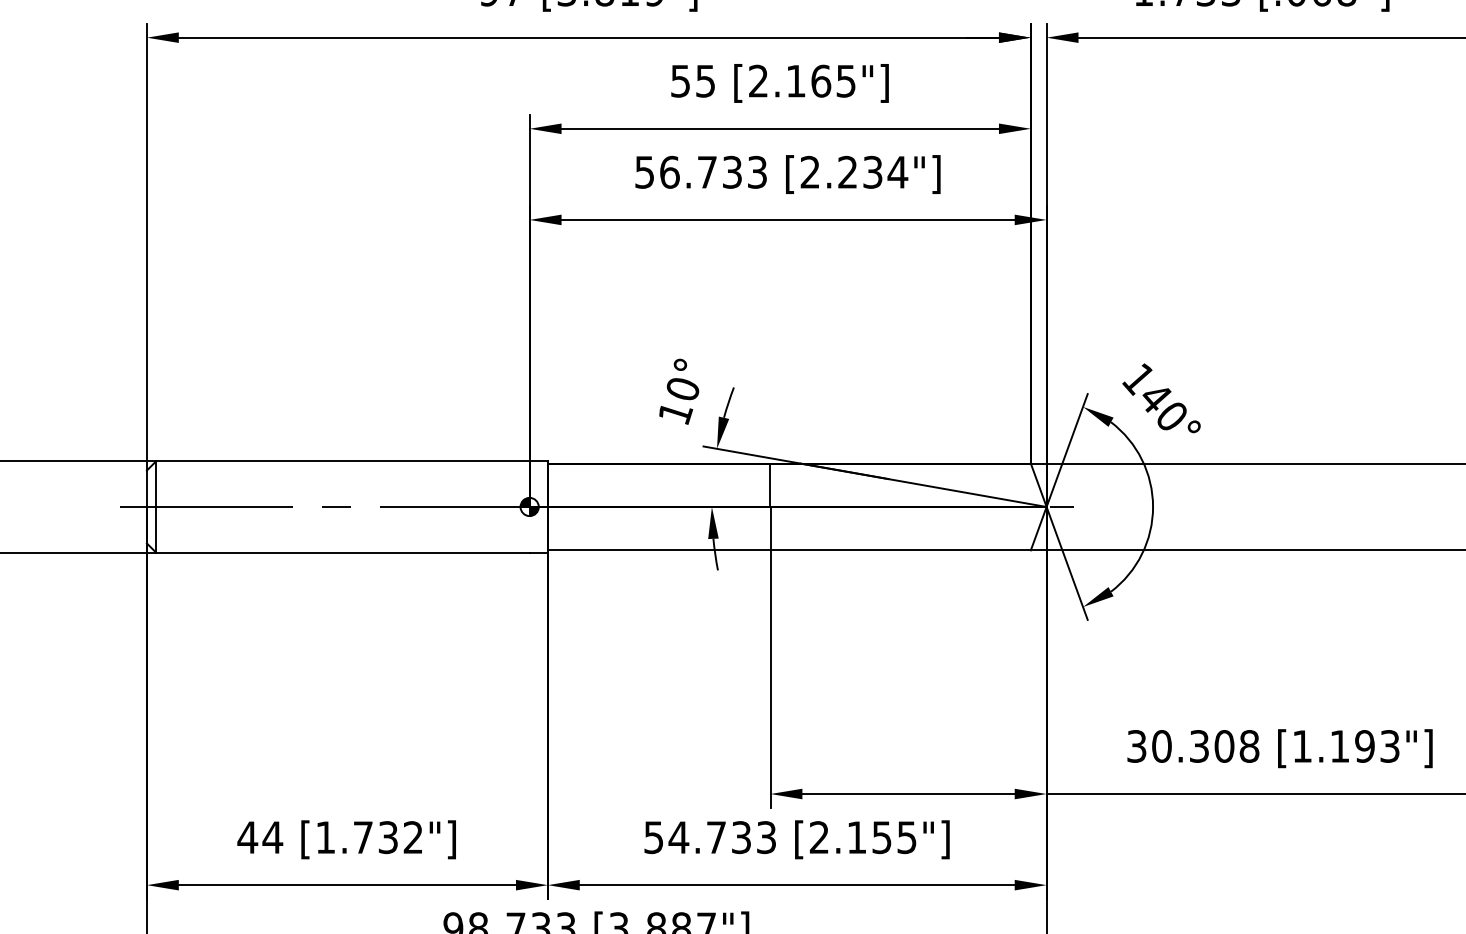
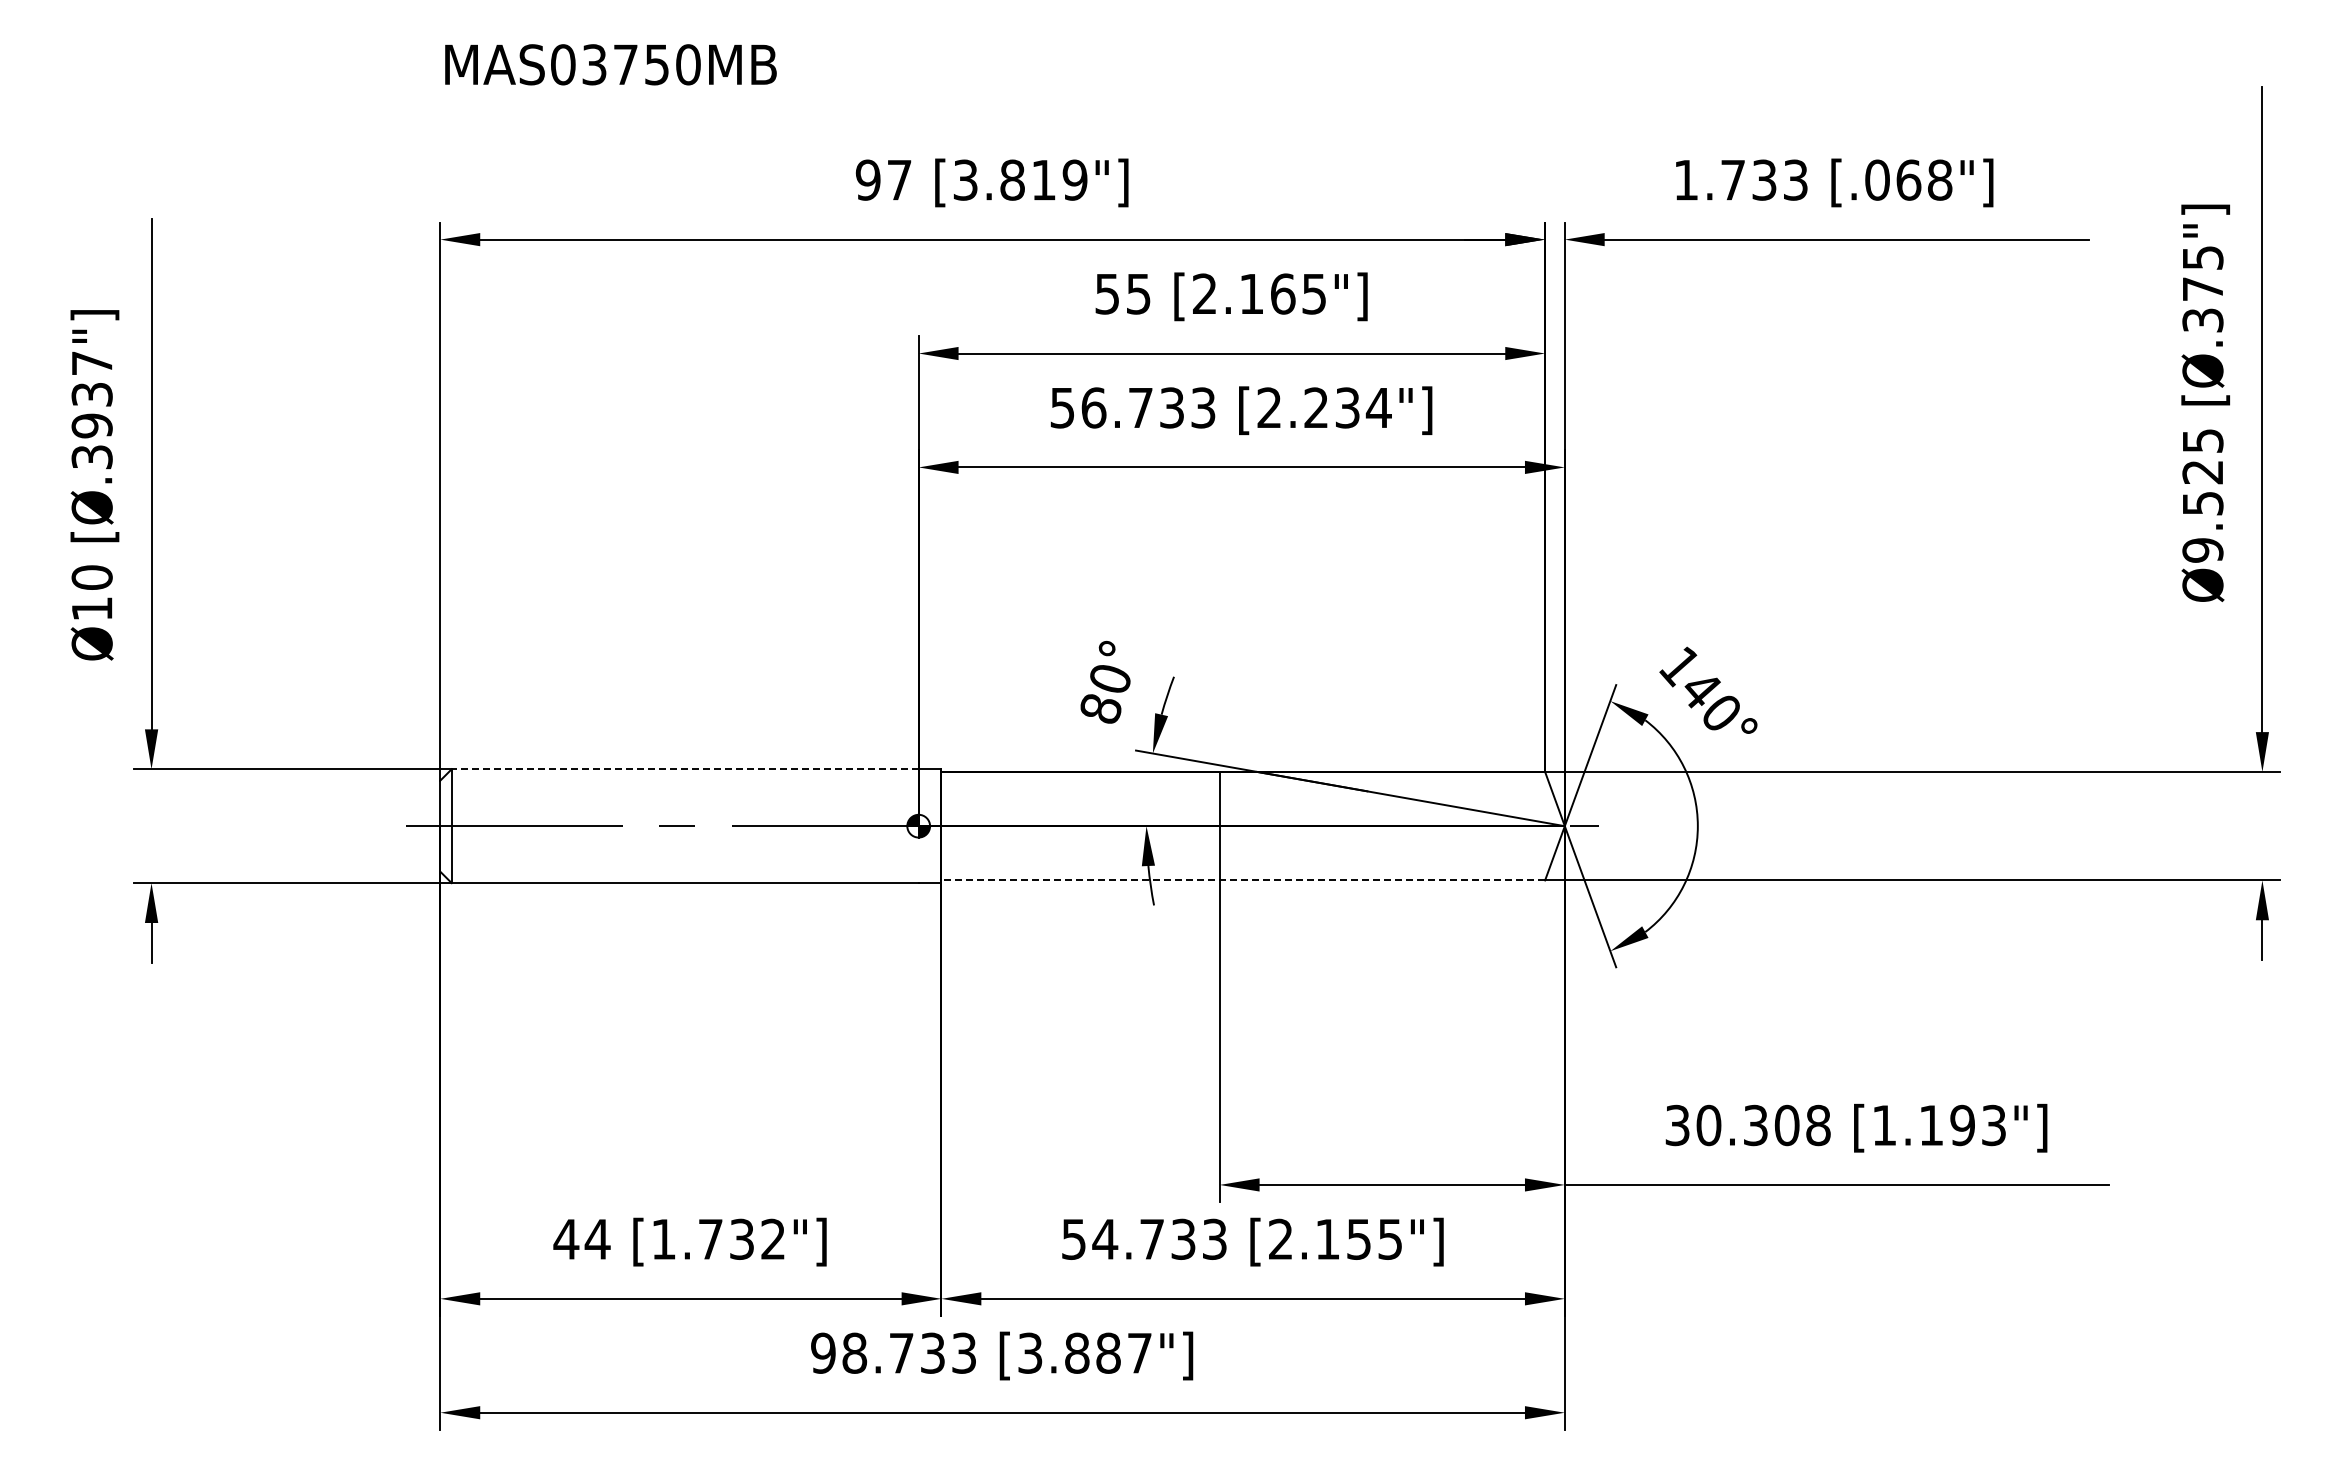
text: (675, 412) -> (1101, 708), 10° -> 80°
line: (342, 461) -> (684, 769), solid -> dashed
line: (789, 550) -> (1243, 880), solid -> dashed

